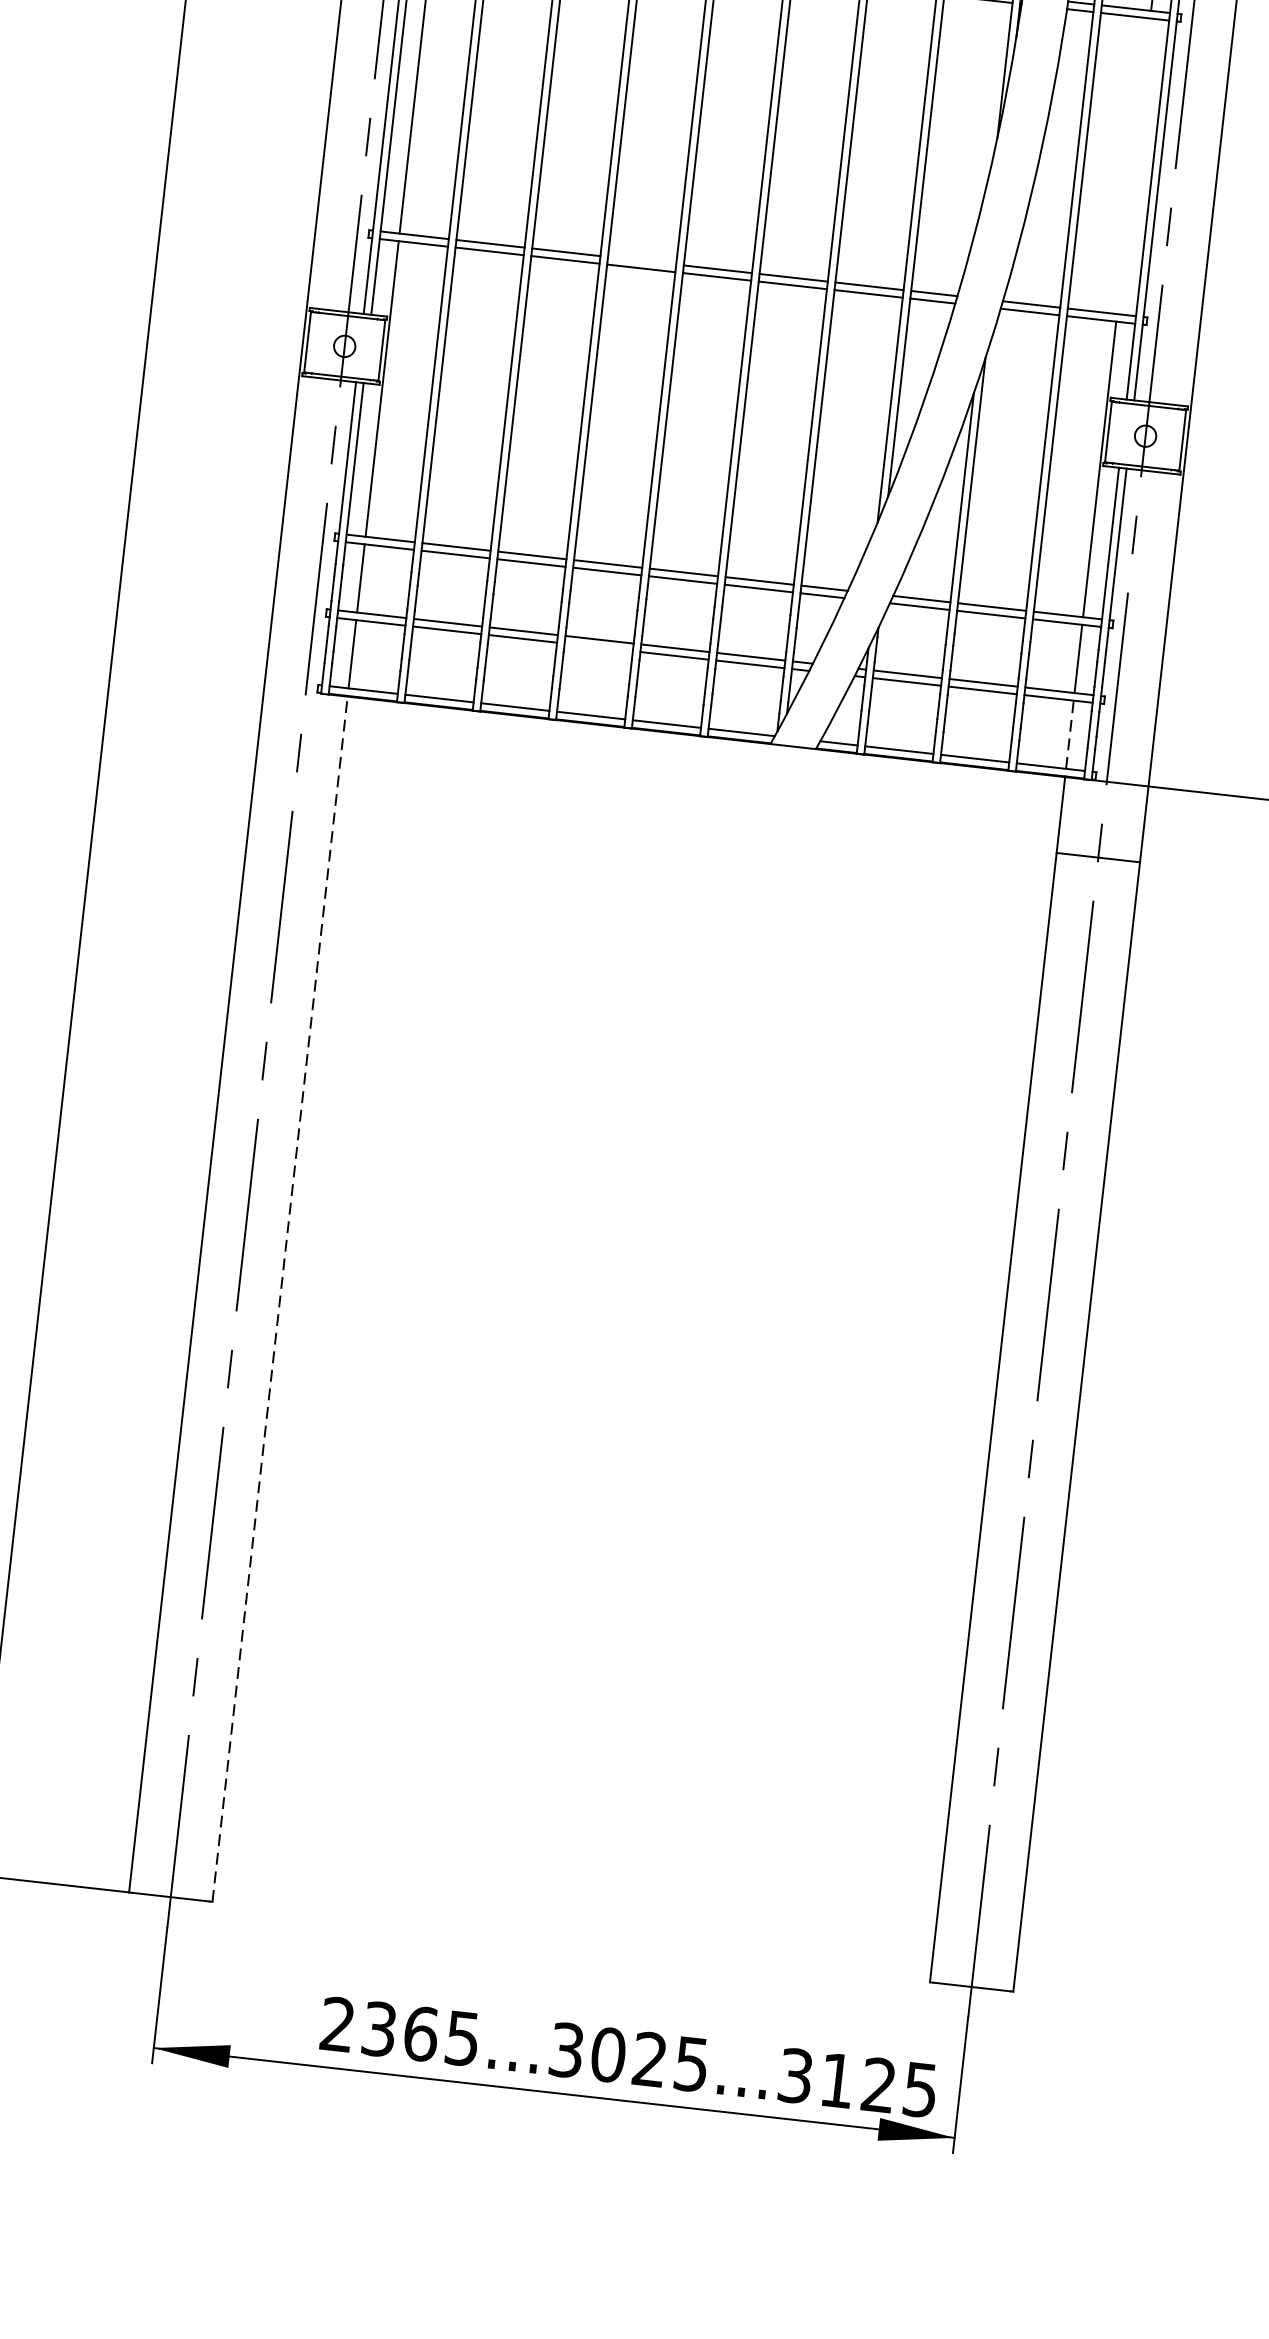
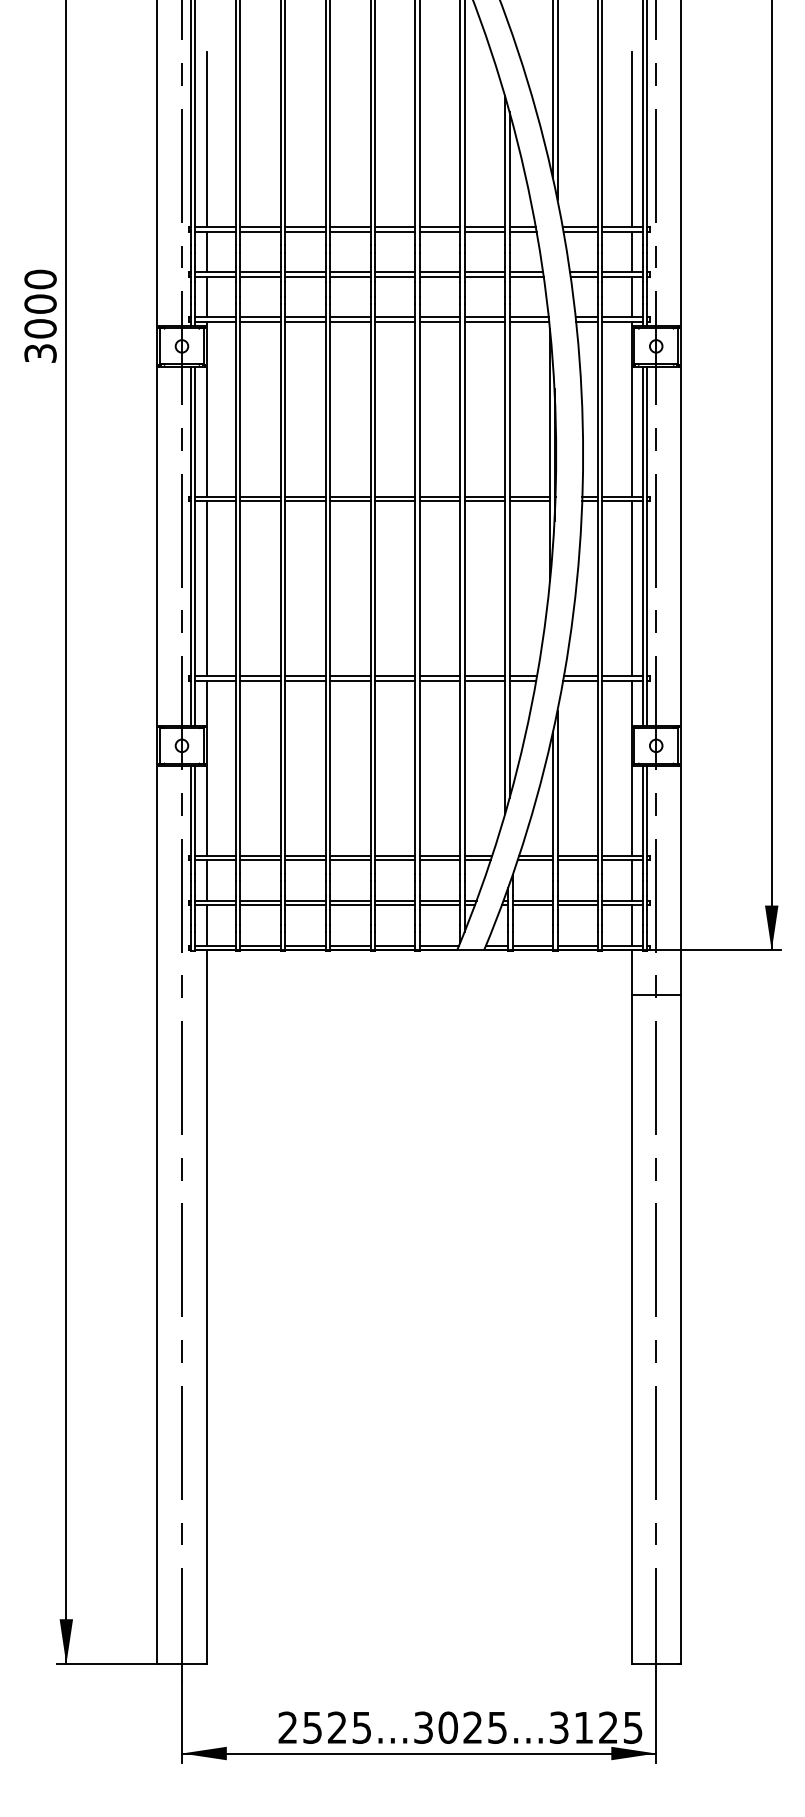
line: (1133, 165) -> (631, 588), added
line: (642, 261) -> (350, 676), added
line: (599, 647) -> (350, 905), added
line: (1069, 733) -> (631, 924), dashed -> solid
line: (279, 1297) -> (206, 1306), dashed -> solid
text: (401, 2031) -> (325, 1727), 2365...3025...3125 -> 2525...3025...3125

